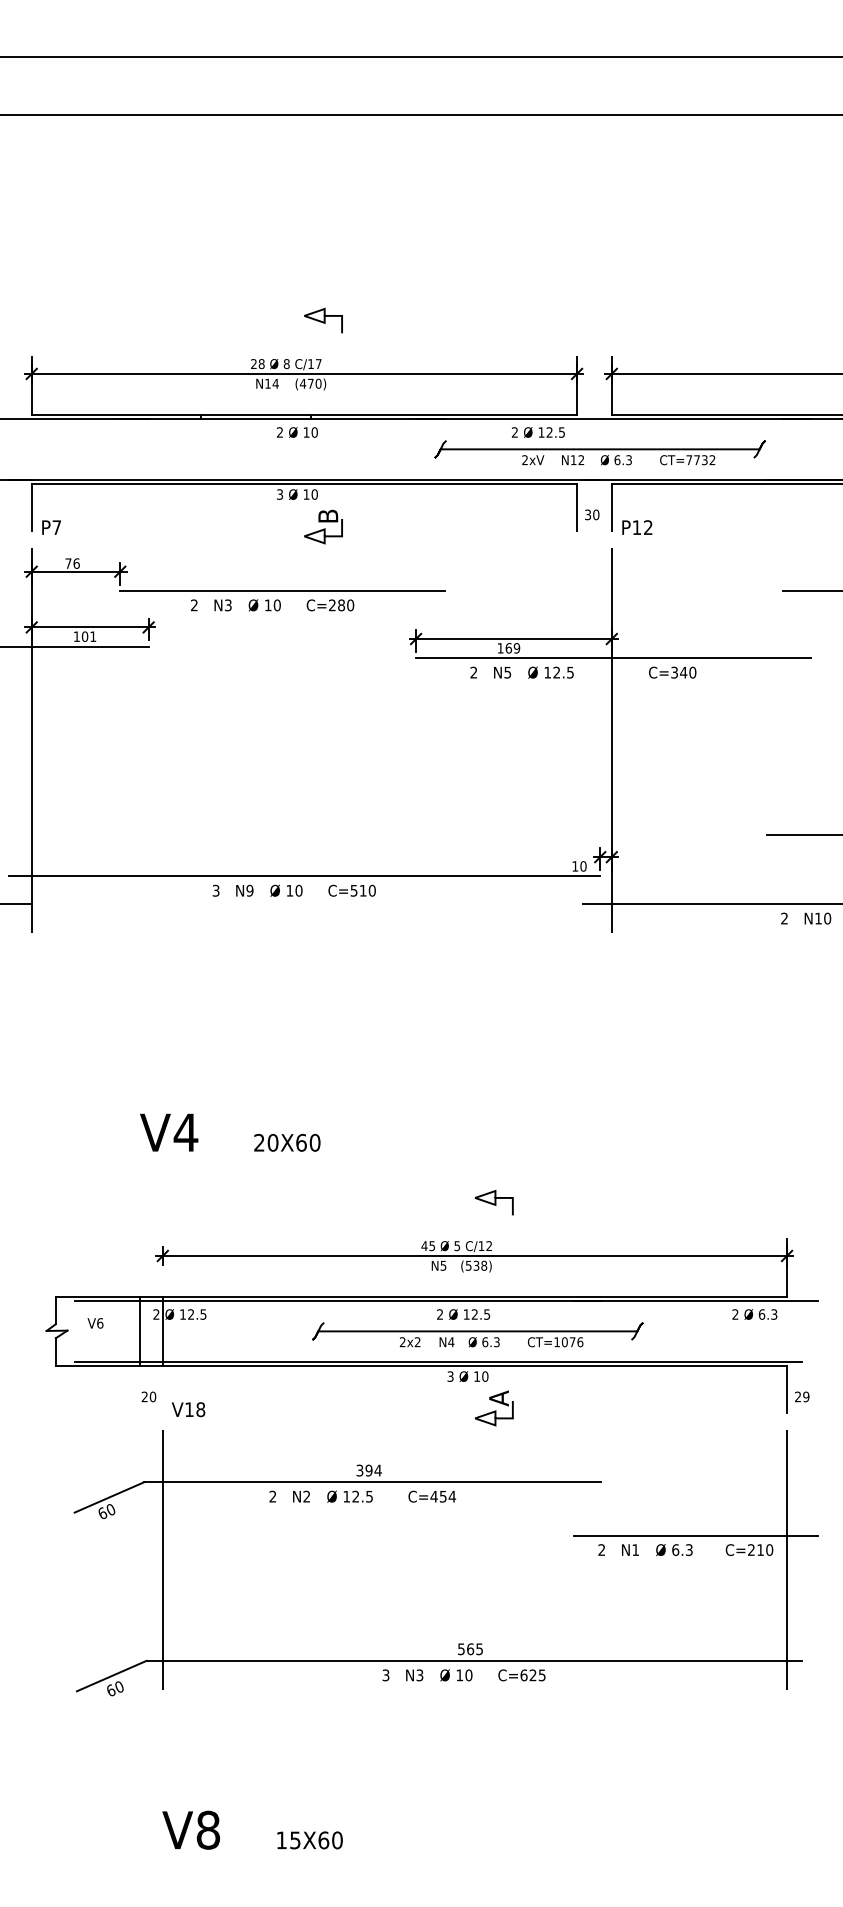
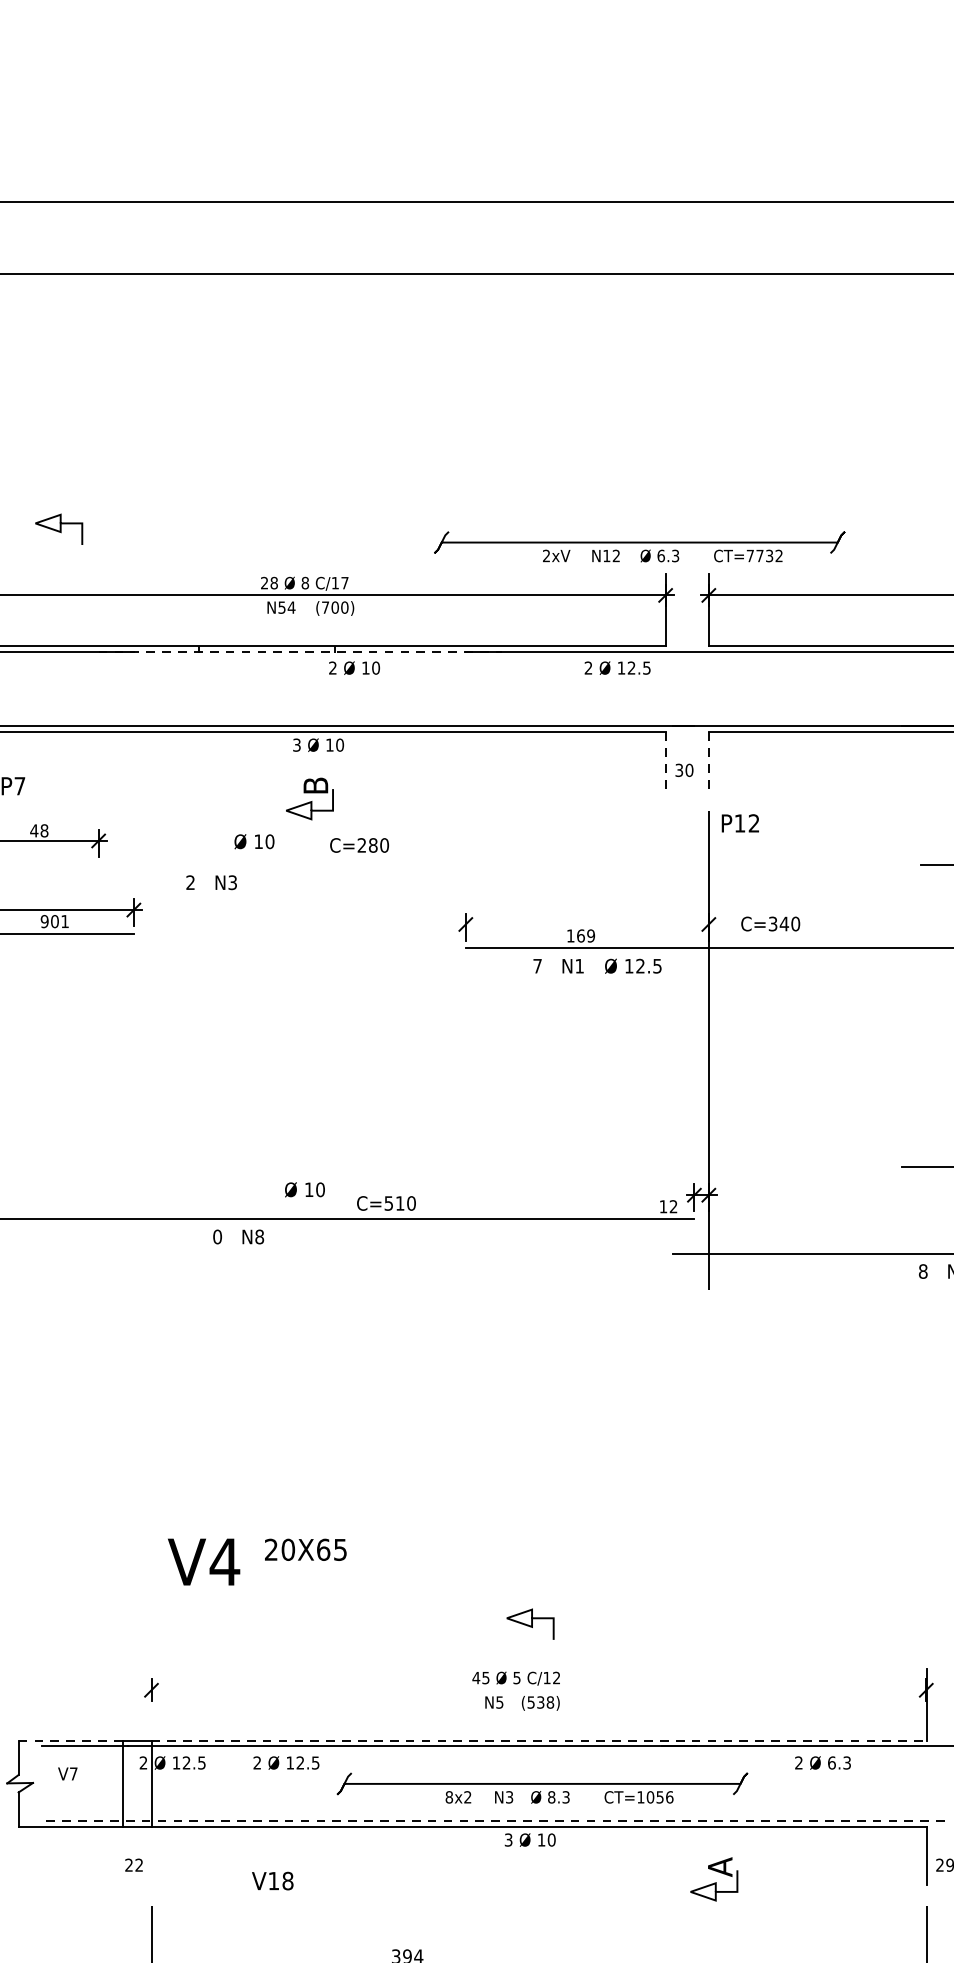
curve: (323, 320) -> (59, 529), moved
text: (267, 383) -> (281, 607), N14 -> N54
text: (306, 383) -> (329, 607), (470) -> (700)
line: (283, 419) -> (301, 651), solid -> dashed
text: (297, 432) -> (354, 668), moved
part: (599, 452) -> (638, 546), moved
line: (577, 507) -> (666, 761), solid -> dashed
line: (611, 507) -> (708, 761), solid -> dashed
part: (323, 526) -> (309, 798), moved
text: (637, 527) -> (740, 823), moved
text: (72, 563) -> (39, 830), 76 -> 48
line: (282, 590) -> (300, 864), removed
text: (264, 605) -> (254, 841), moved
text: (330, 605) -> (359, 845), moved
text: (76, 636) -> (44, 921), 101 -> 901
line: (513, 639) -> (586, 925), removed
text: (473, 672) -> (537, 966), 2 -> 7
text: (507, 672) -> (579, 966), N5 -> N1
text: (672, 672) -> (770, 923), moved
text: (583, 866) -> (673, 1206), 10 -> 12
text: (215, 890) -> (216, 1236), 3 -> 0
text: (249, 890) -> (259, 1236), N9 -> N8
text: (286, 890) -> (304, 1189), moved
text: (351, 890) -> (385, 1203), moved
text: (784, 918) -> (923, 1271), 2 -> 8
text: (169, 1132) -> (204, 1561), moved
text: (314, 1142) -> (339, 1549), 20X60 -> 20X65
curve: (494, 1202) -> (530, 1623), moved
line: (474, 1255) -> (538, 1689), removed
line: (97, 1296) -> (70, 1740), solid -> dashed
line: (475, 1296) -> (539, 1740), solid -> dashed
text: (463, 1314) -> (286, 1762), moved
text: (754, 1314) -> (822, 1762), moved
text: (100, 1323) -> (74, 1774), V6 -> V7
text: (485, 1341) -> (551, 1796), 6.3 -> 8.3
text: (402, 1342) -> (448, 1797), 2x2 -> 8x2
text: (451, 1342) -> (509, 1797), N4 -> N3
text: (572, 1342) -> (659, 1797), CT=1076 -> CT=1056
line: (438, 1361) -> (493, 1821), solid -> dashed
text: (152, 1396) -> (138, 1864), 20 -> 22
part: (493, 1408) -> (713, 1879), moved
text: (188, 1409) -> (272, 1880), moved

